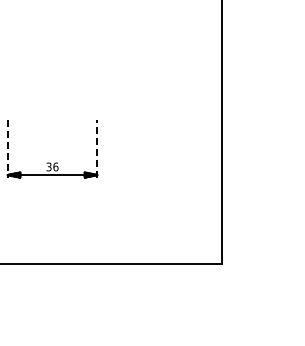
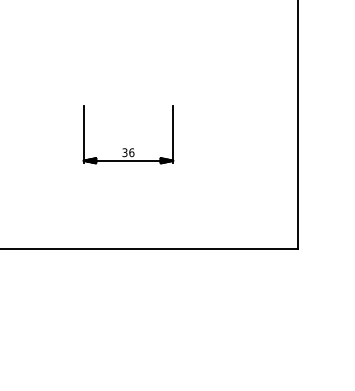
line: (7, 148) -> (83, 134), dashed -> solid
line: (97, 148) -> (173, 134), dashed -> solid

